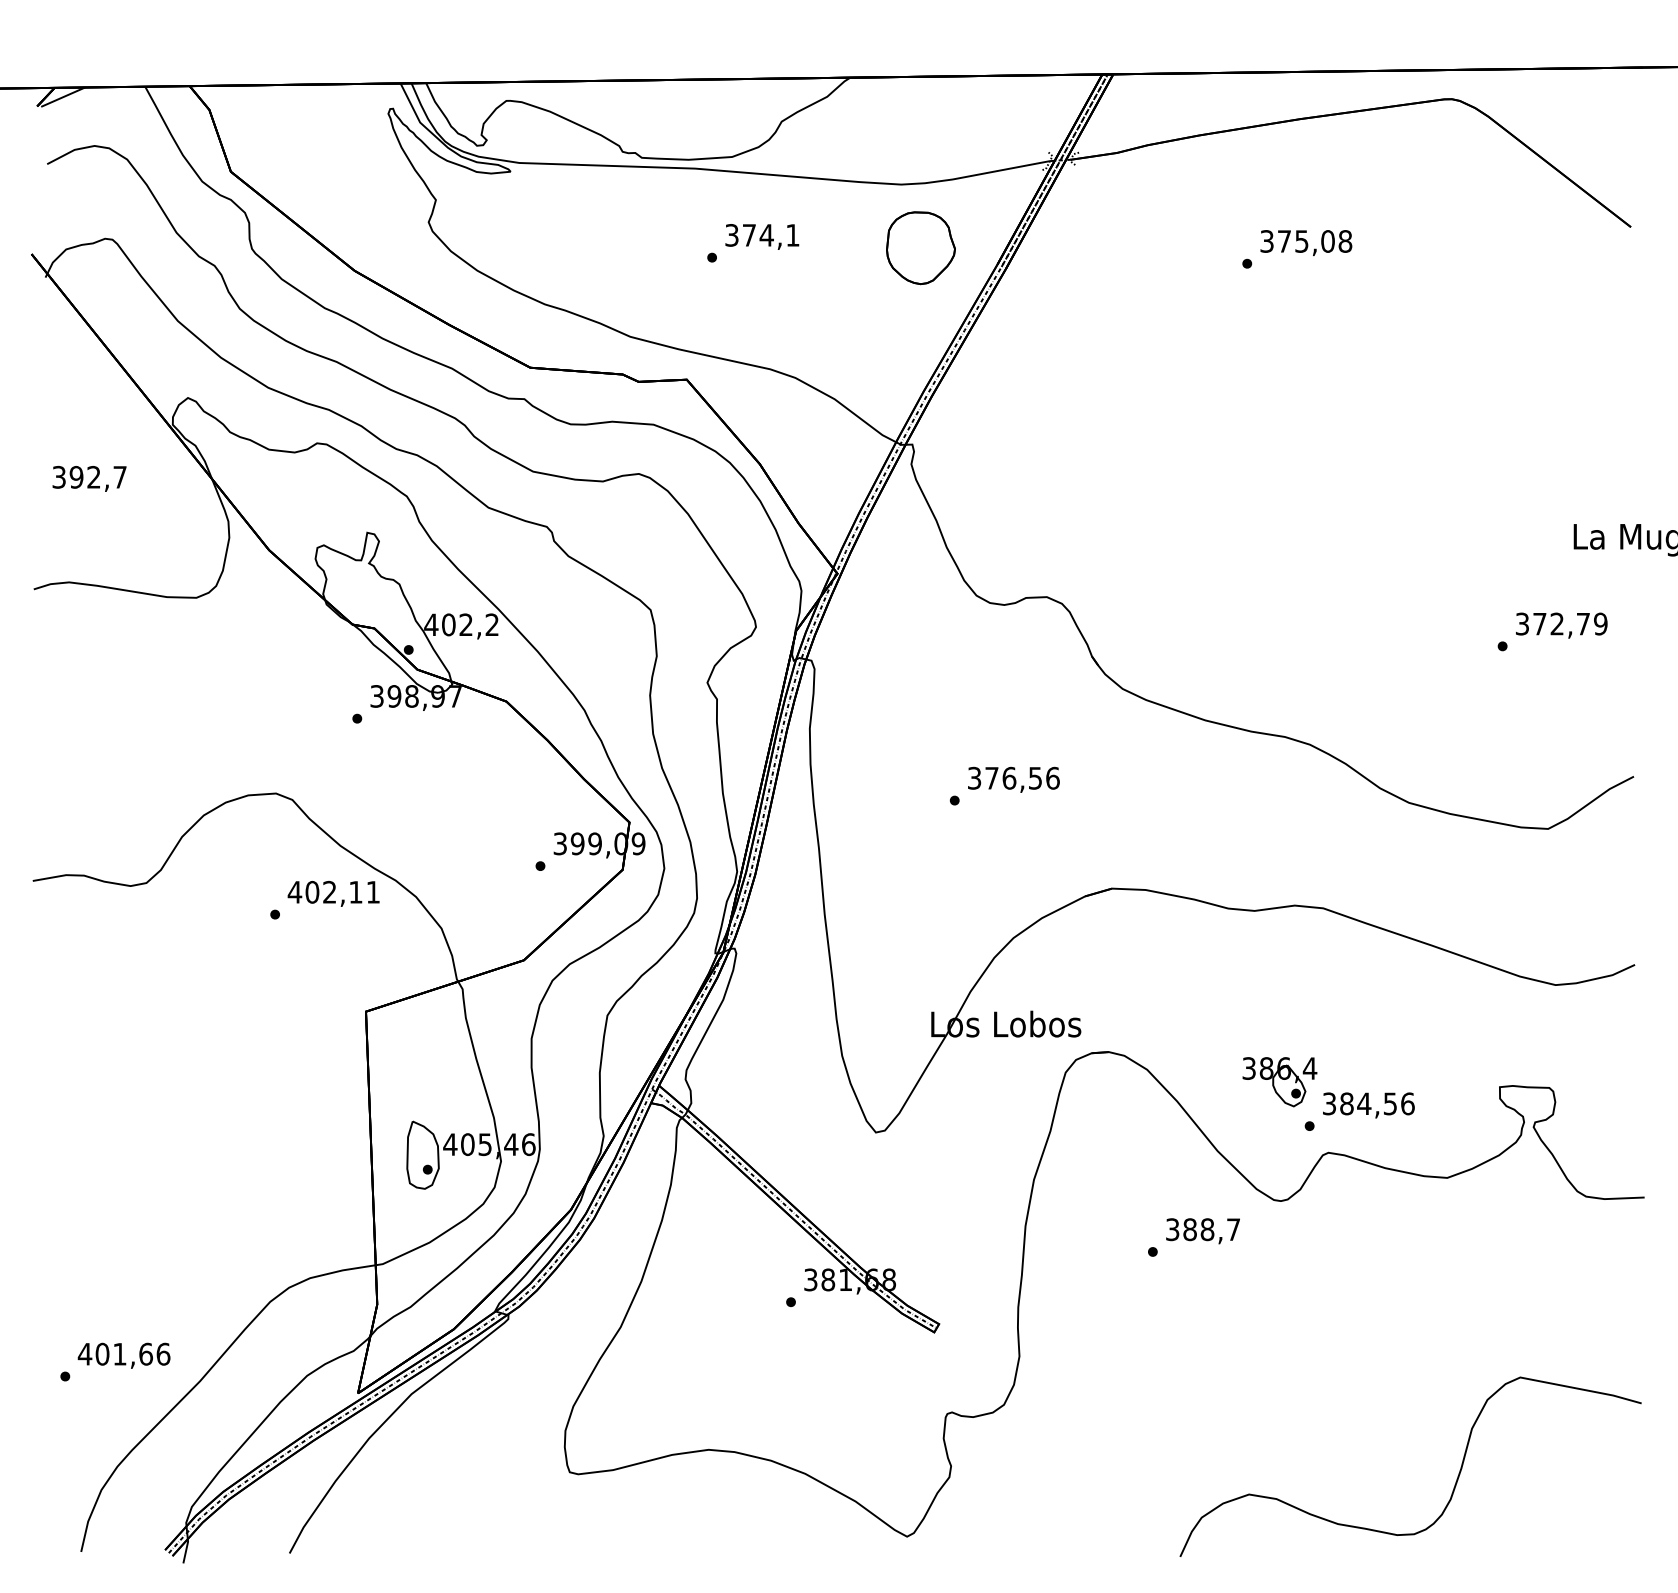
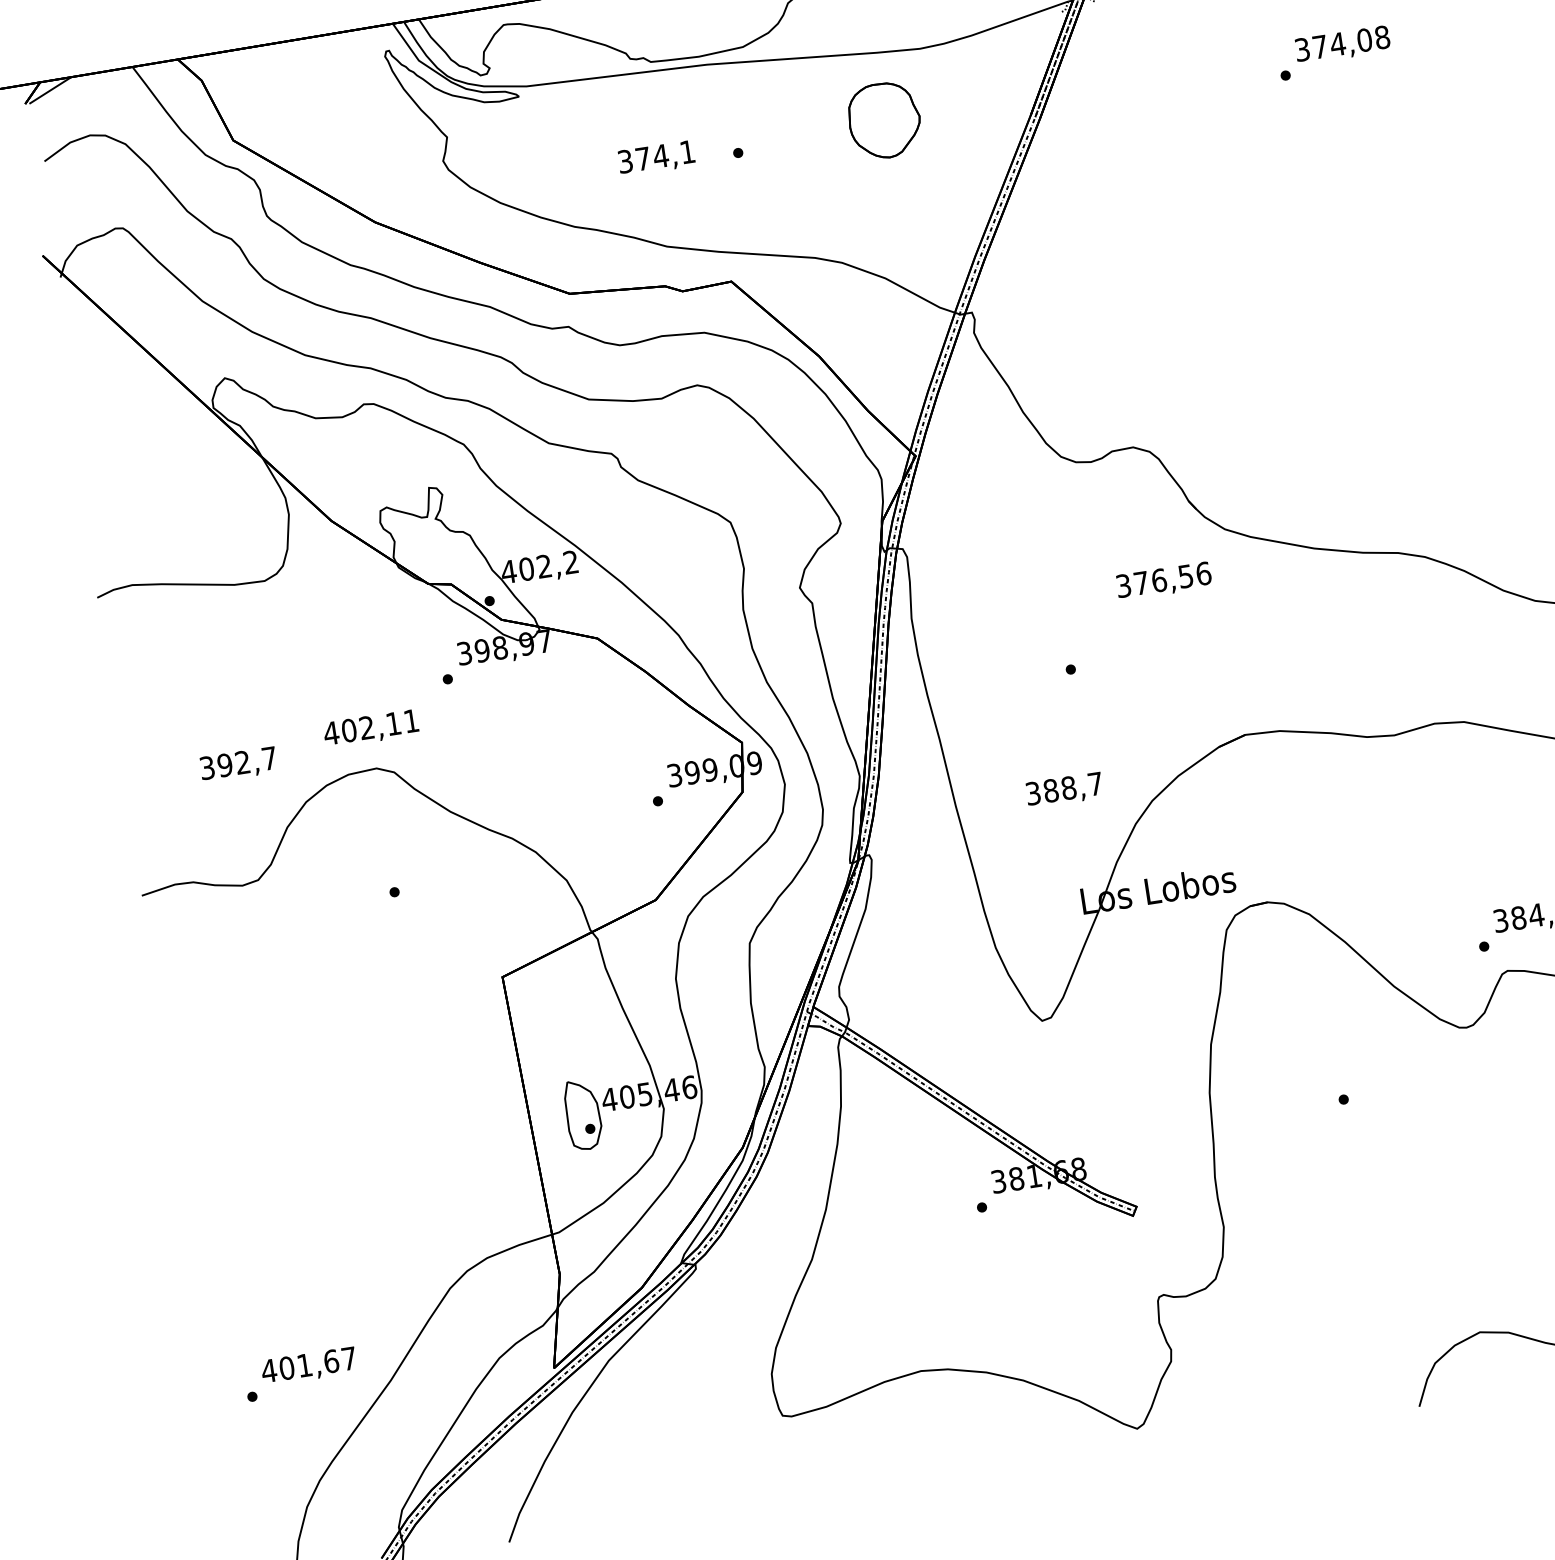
text: (762, 236) -> (656, 157), moved
text: (1301, 241) -> (1337, 44), 375,08 -> 374,08
part: (920, 248) -> (884, 121), moved
text: (89, 478) -> (238, 764), moved
text: (1013, 779) -> (1163, 581), moved
text: (333, 893) -> (370, 728), moved
part: (1279, 1082) -> (1446, 906), removed
text: (1202, 1231) -> (1064, 790), moved
text: (163, 1353) -> (349, 1357), 401,66 -> 401,67

